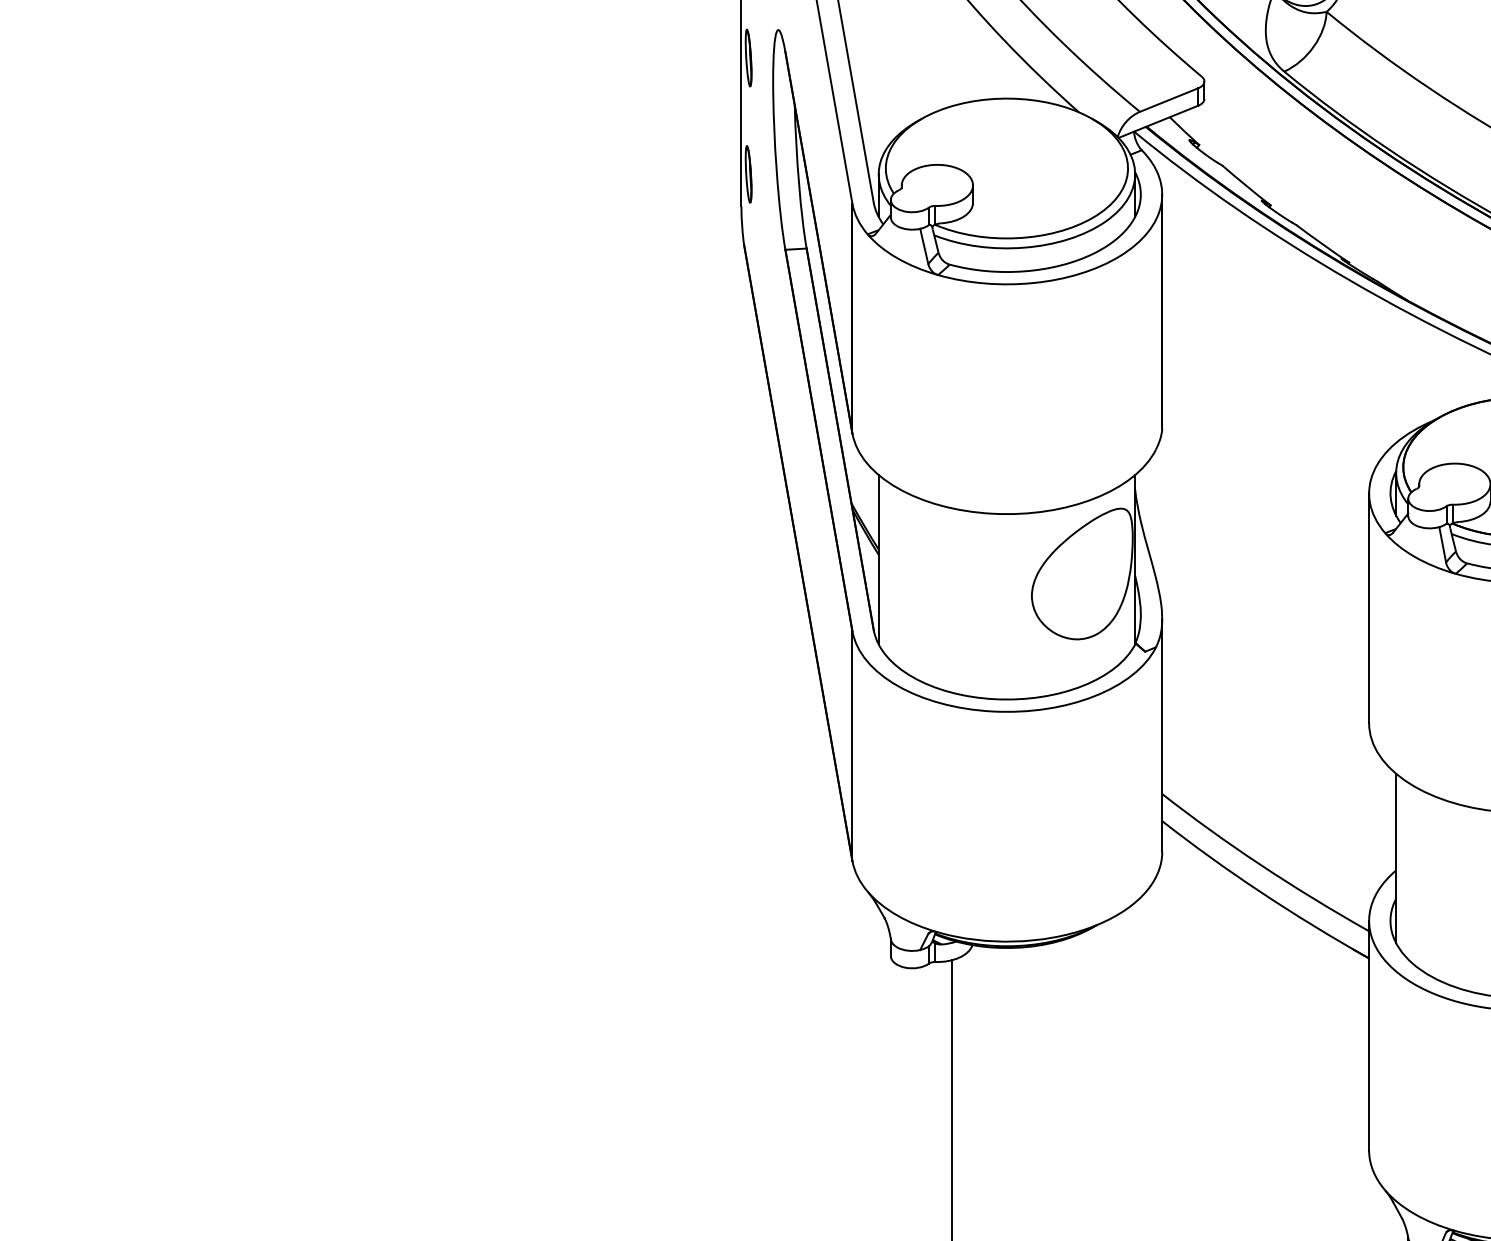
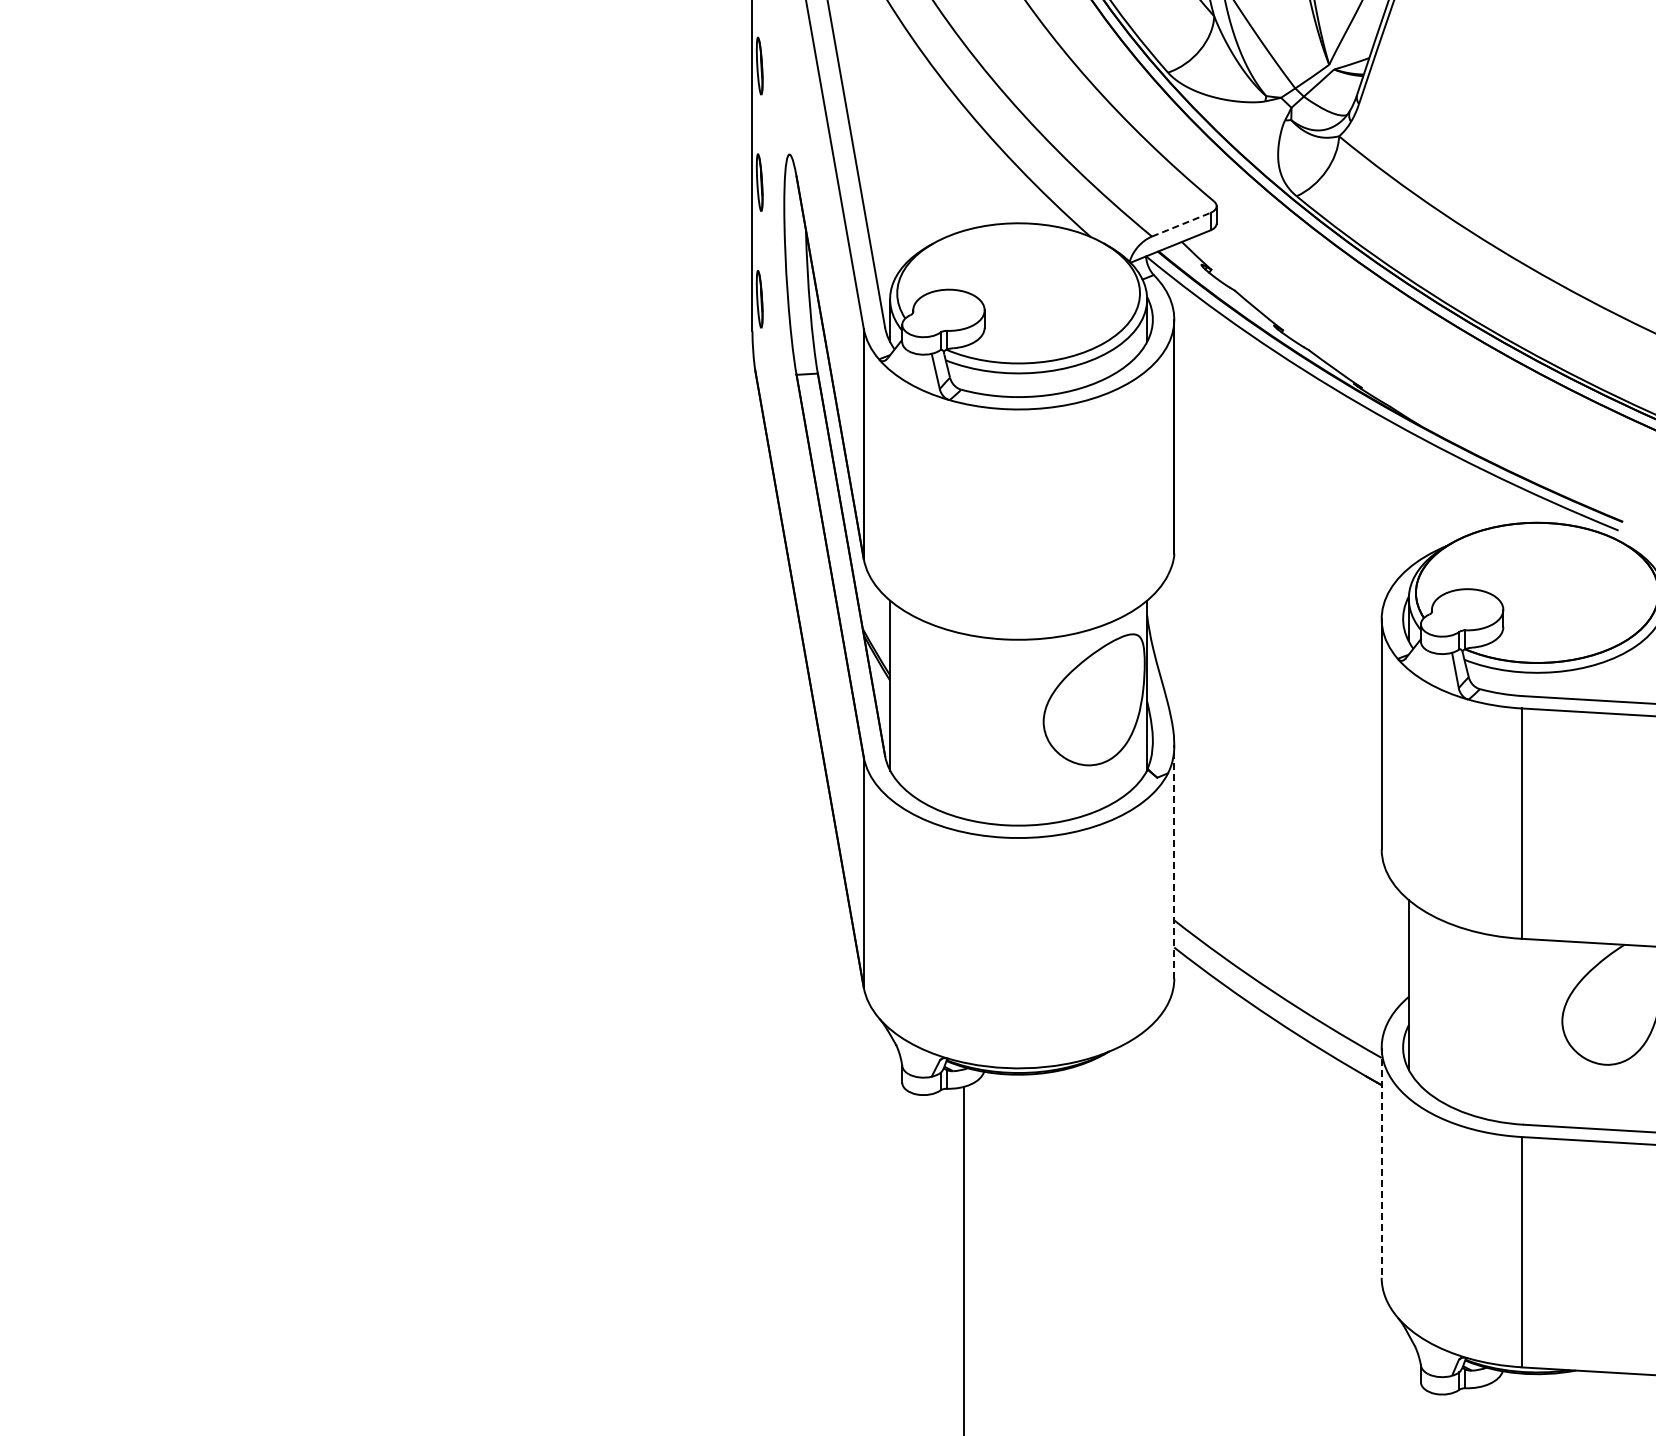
line: (1169, 99) -> (1181, 224), solid -> dashed
line: (1162, 735) -> (1174, 861), solid -> dashed
line: (1368, 1036) -> (1381, 1163), solid -> dashed

